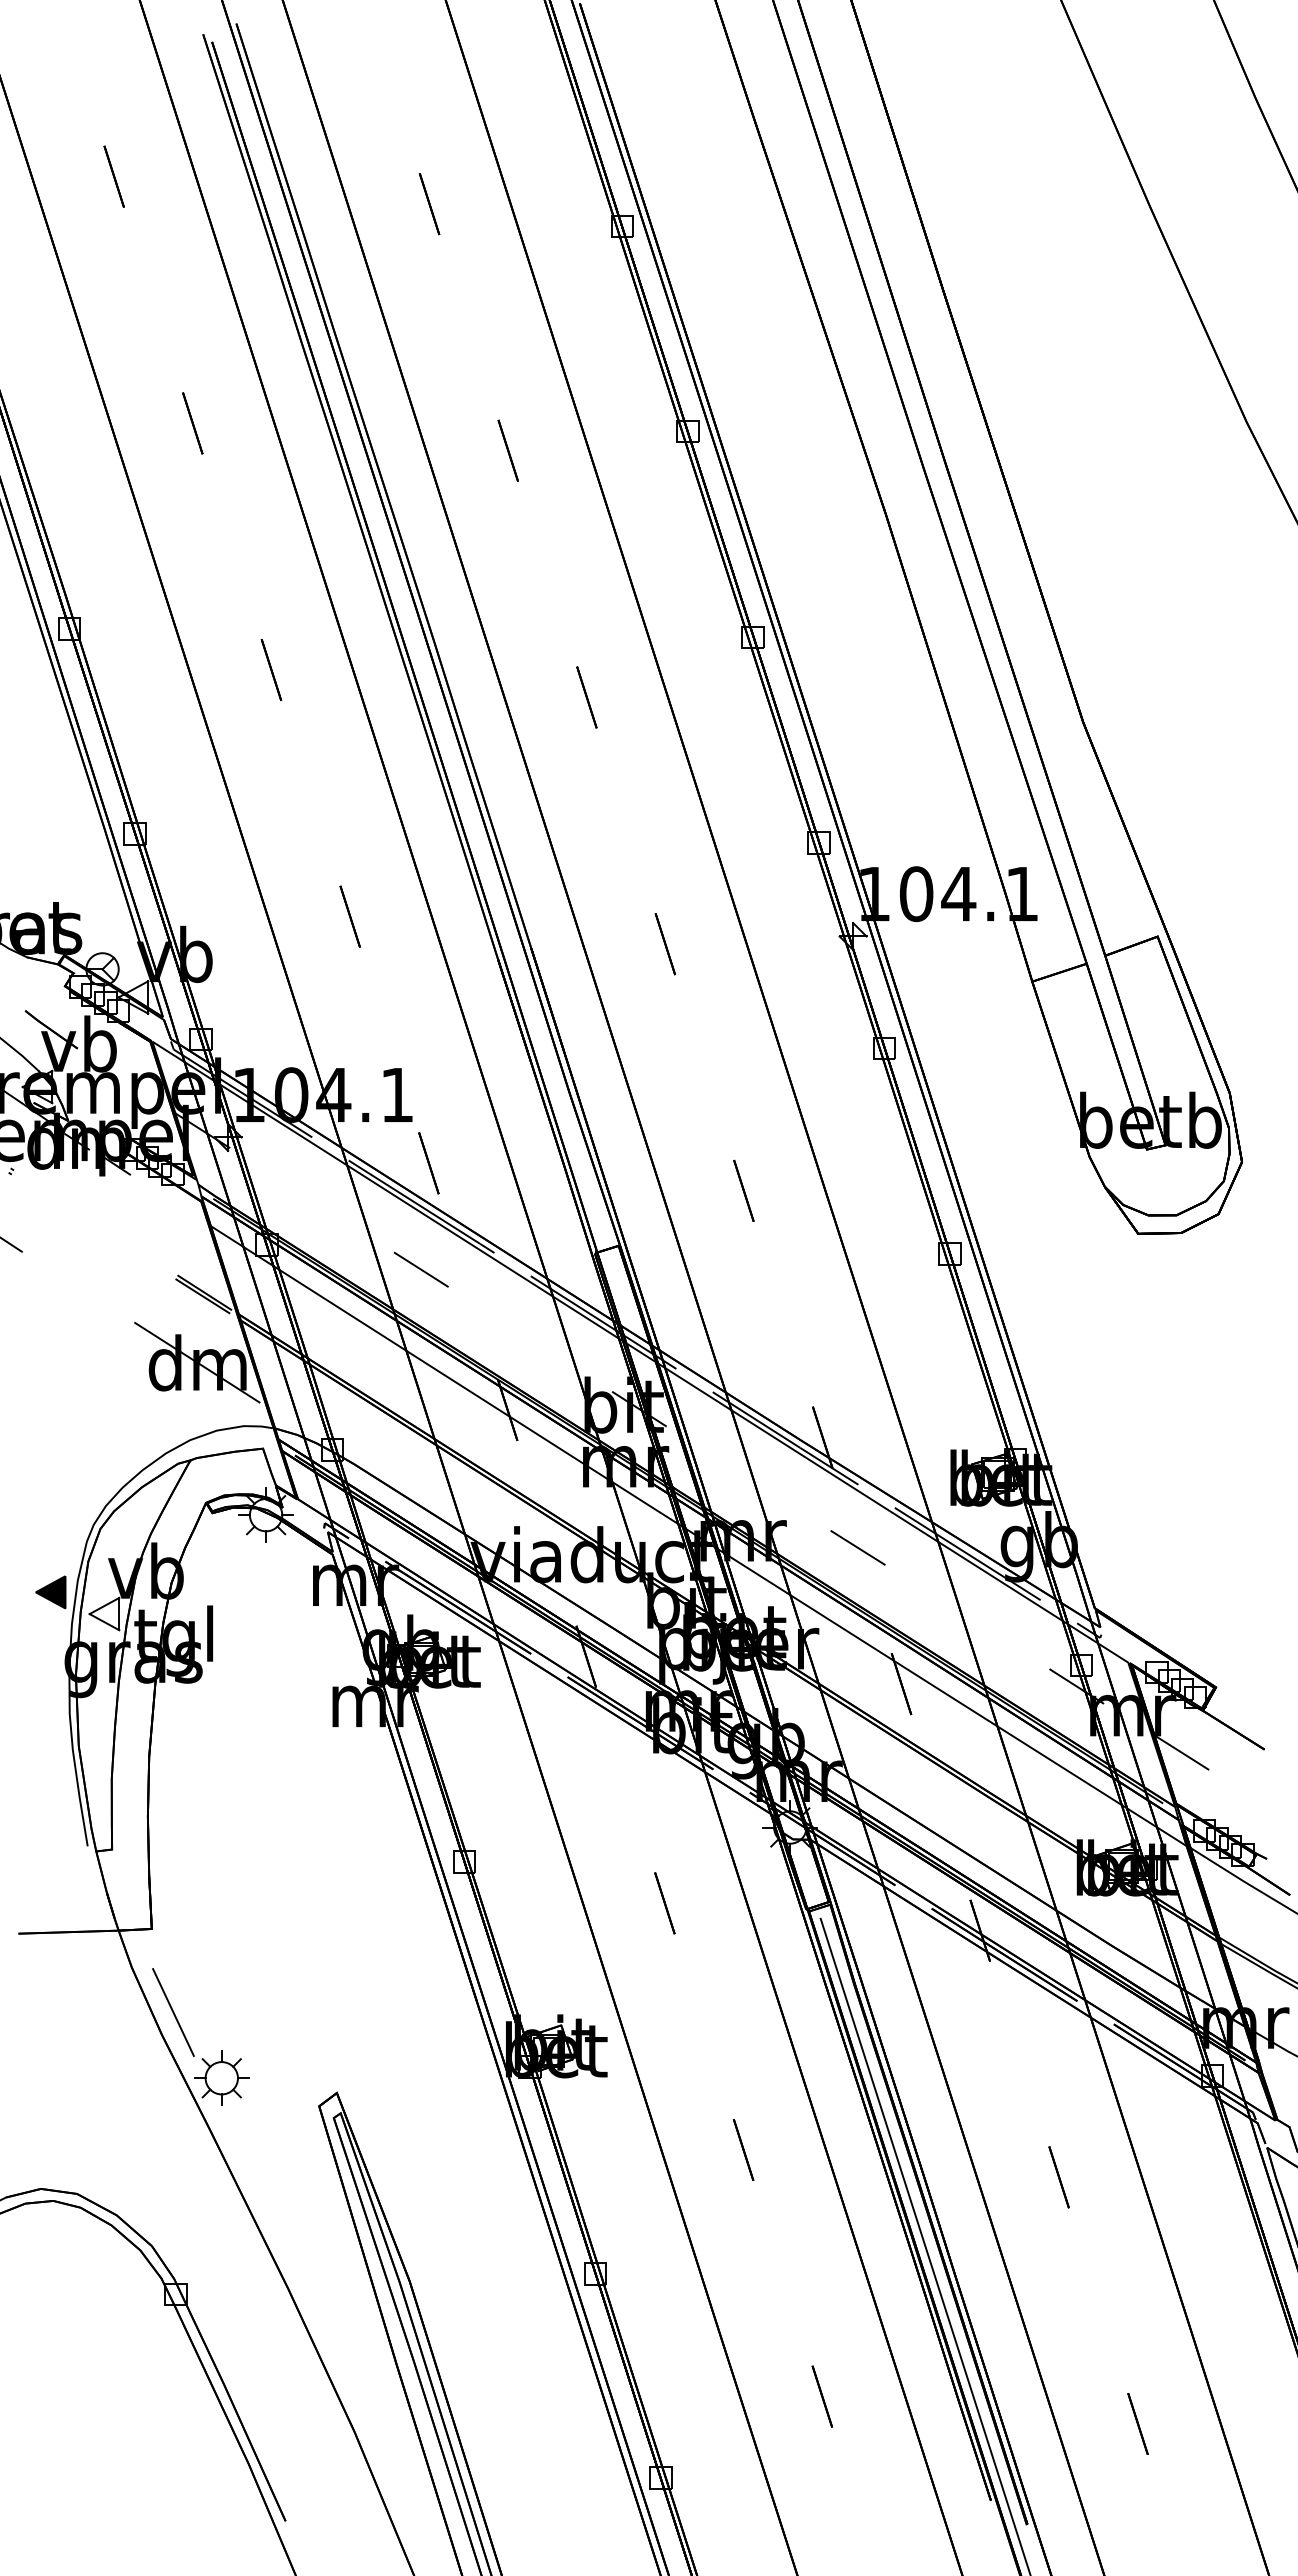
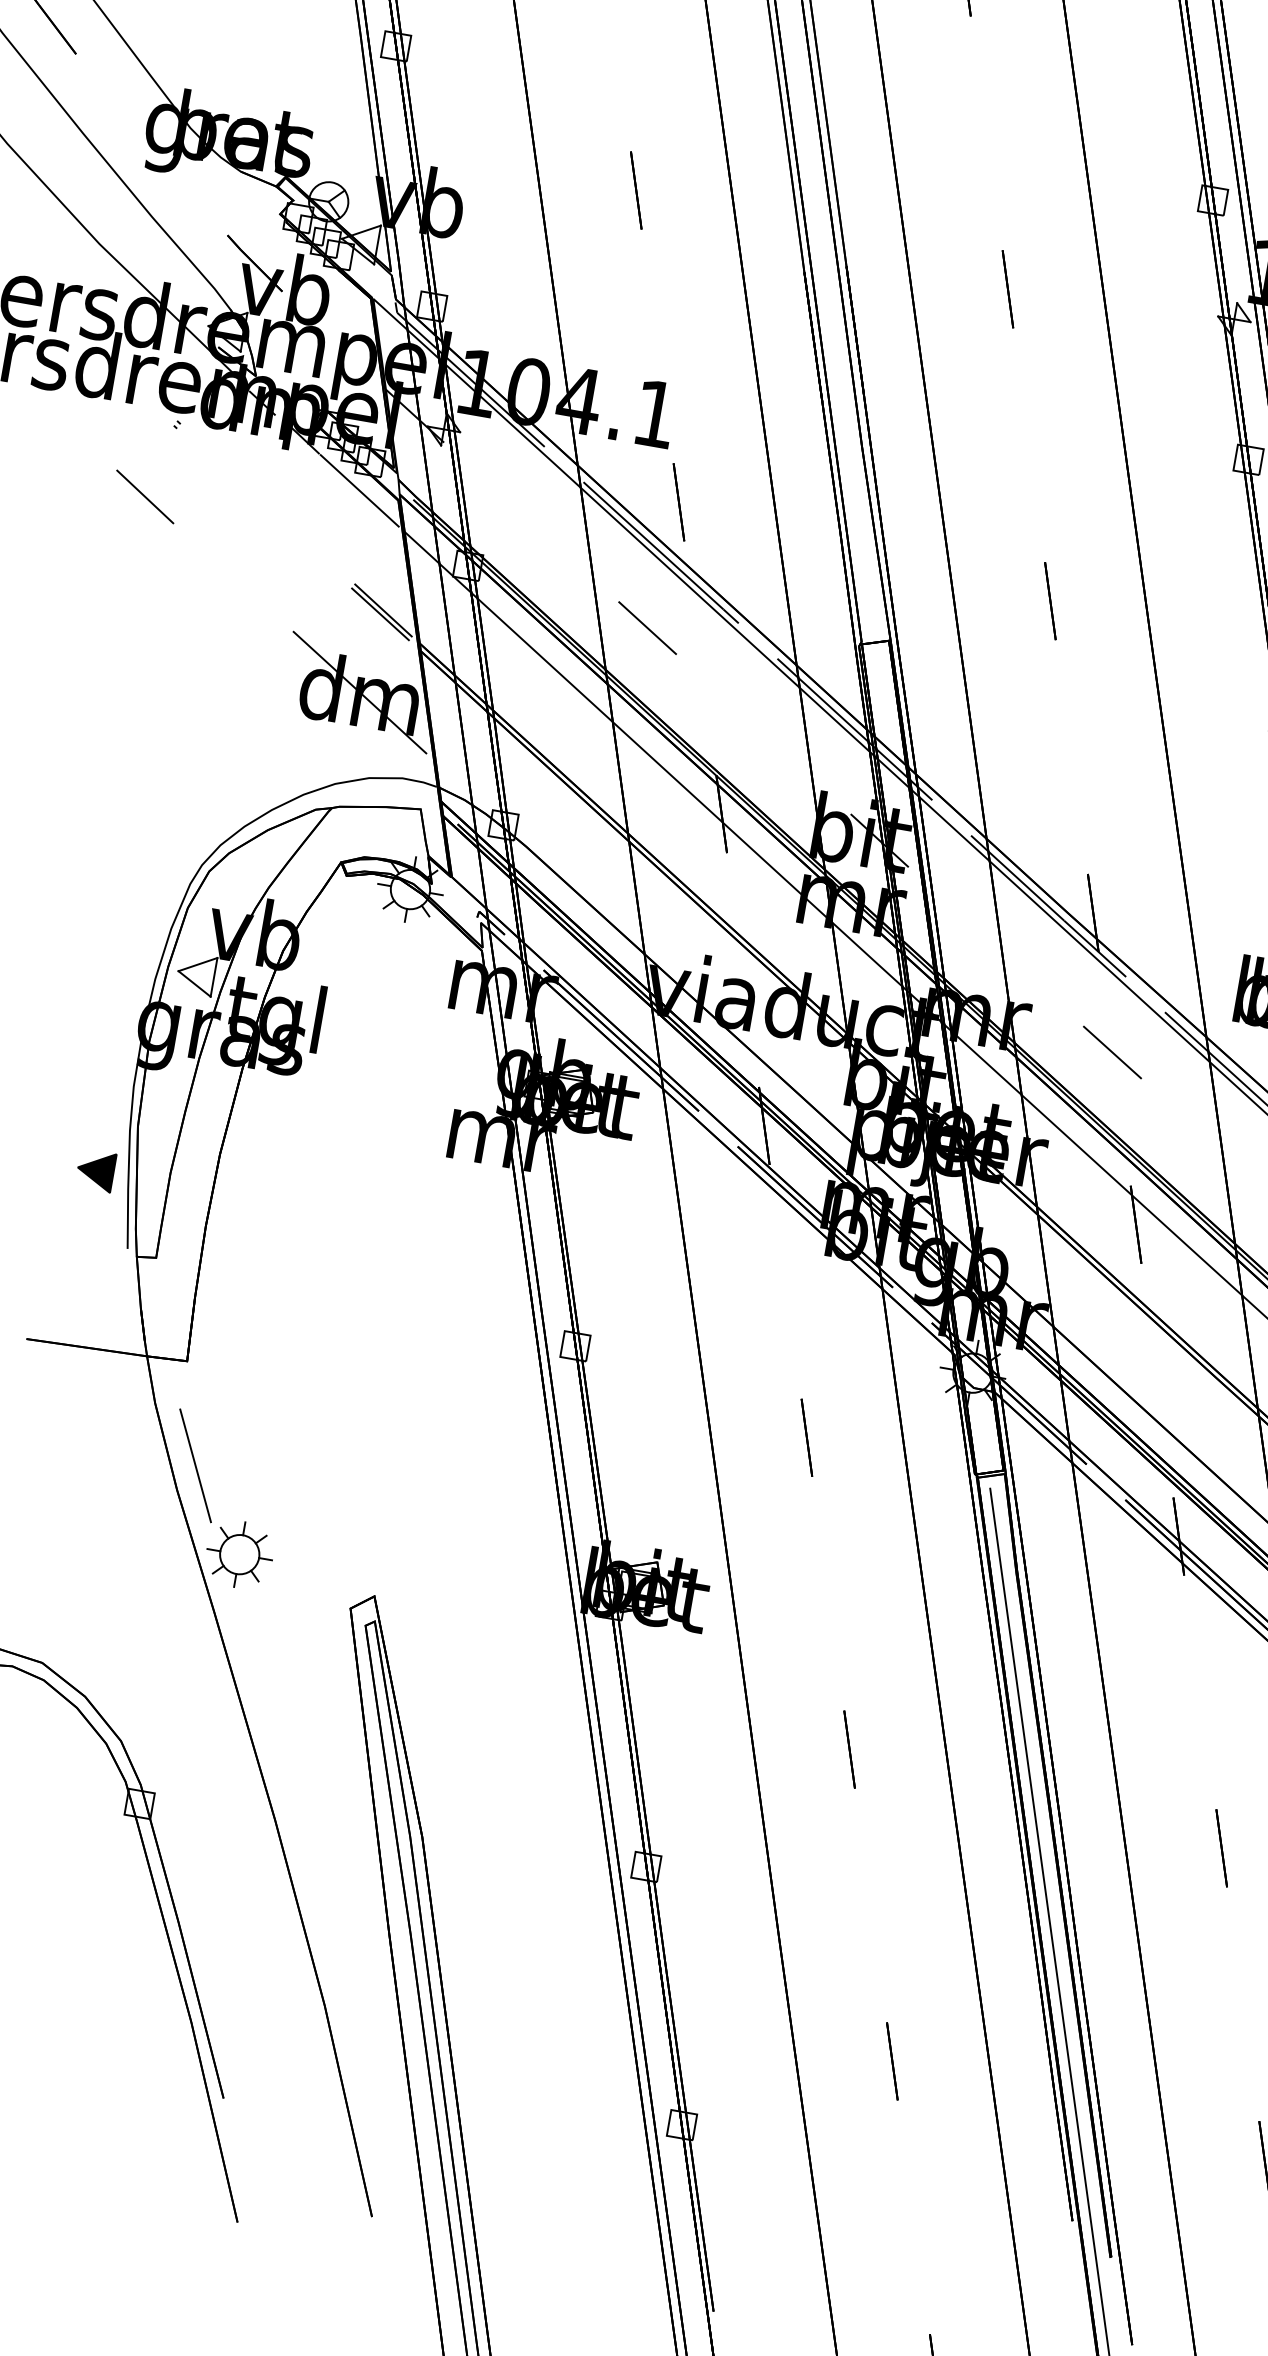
line: (168, 1198) -> (359, 489), added
part: (50, 1592) -> (95, 1170), moved

